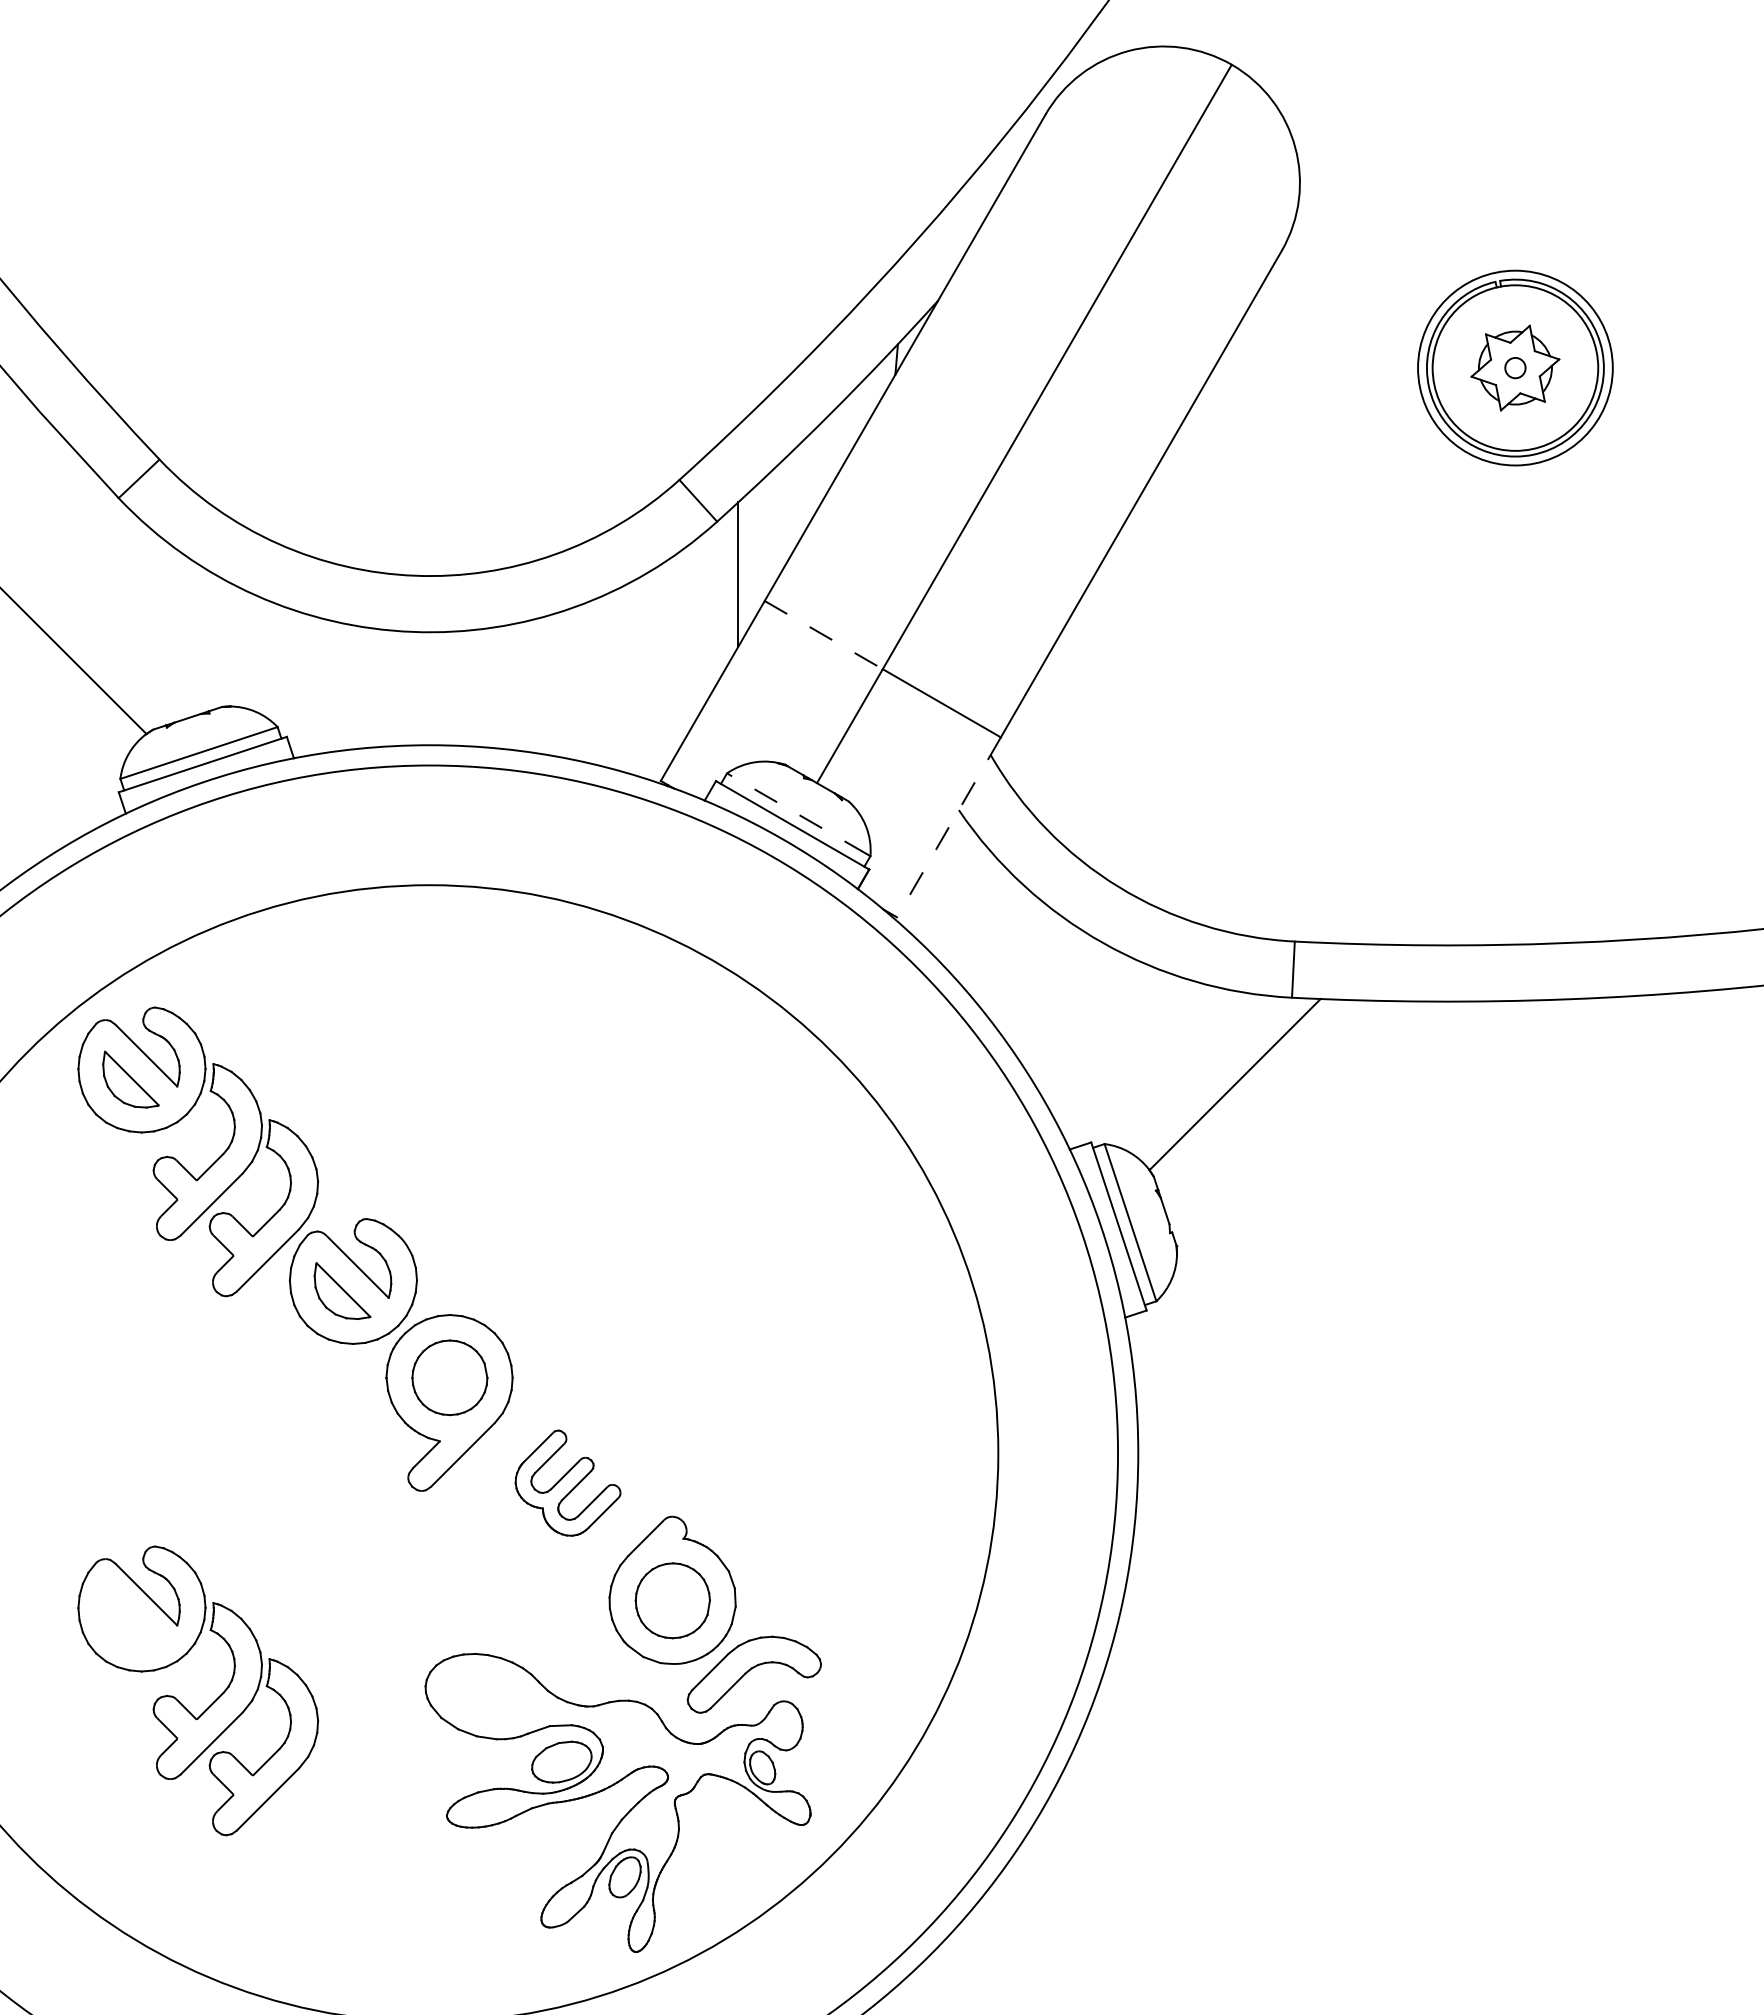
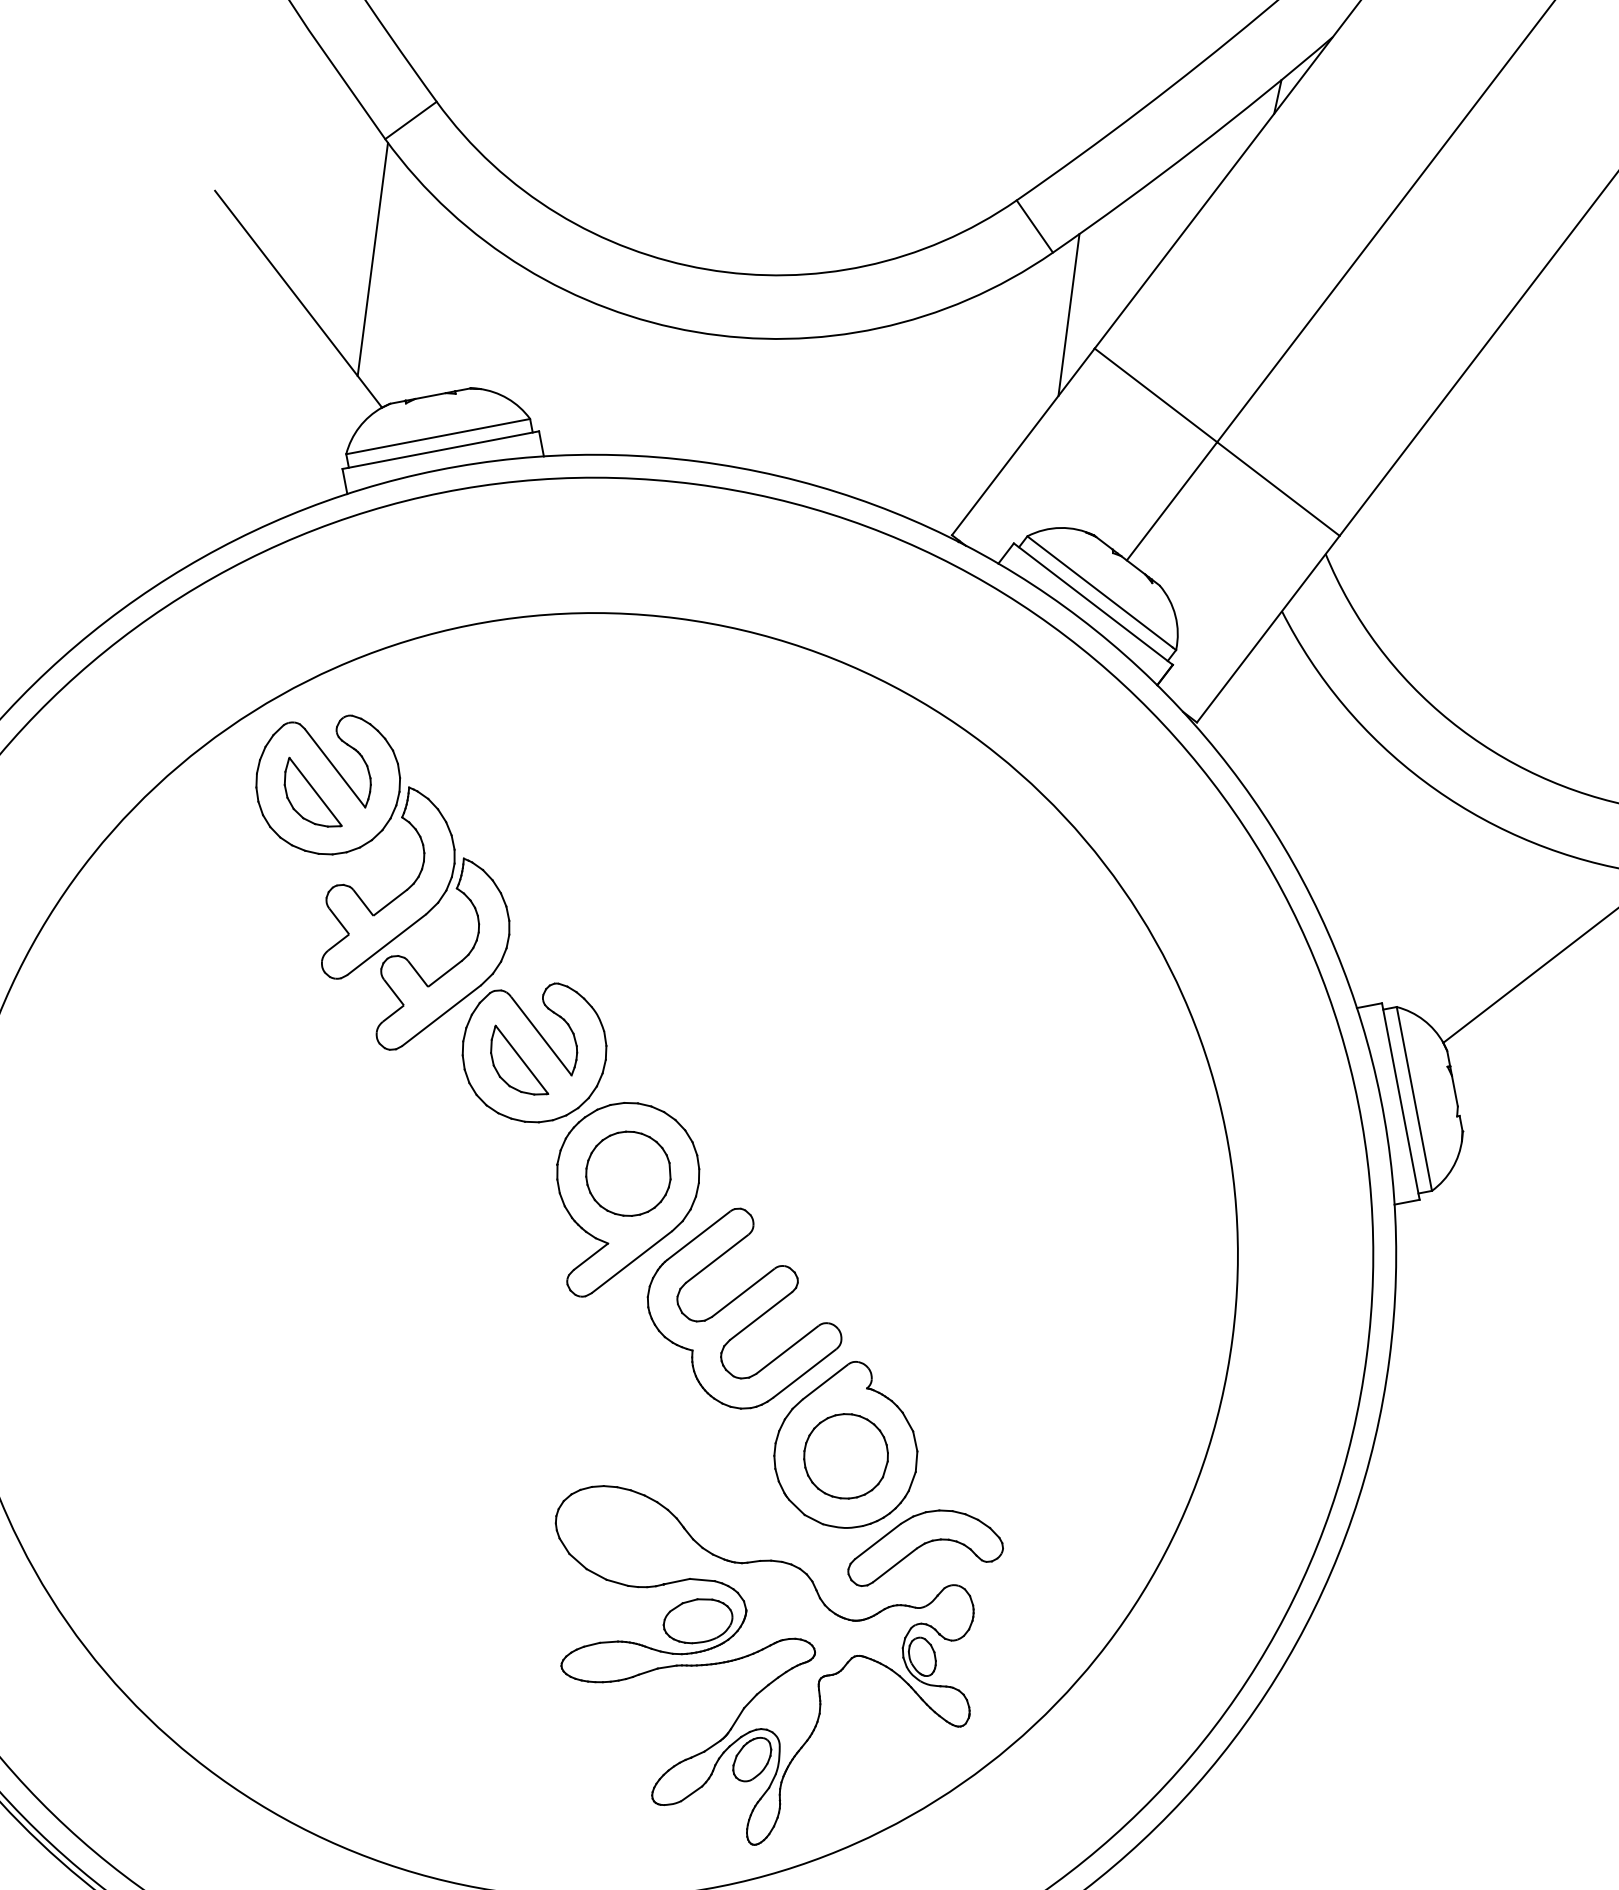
line: (121, 605) -> (372, 259), added
line: (824, 635) -> (1156, 395), dashed -> solid
line: (797, 813) -> (1100, 591), dashed -> solid
line: (948, 827) -> (1267, 629), dashed -> solid
part: (567, 1482) -> (745, 1308), size x1.67
part: (211, 1703) -> (313, 1504), removed

